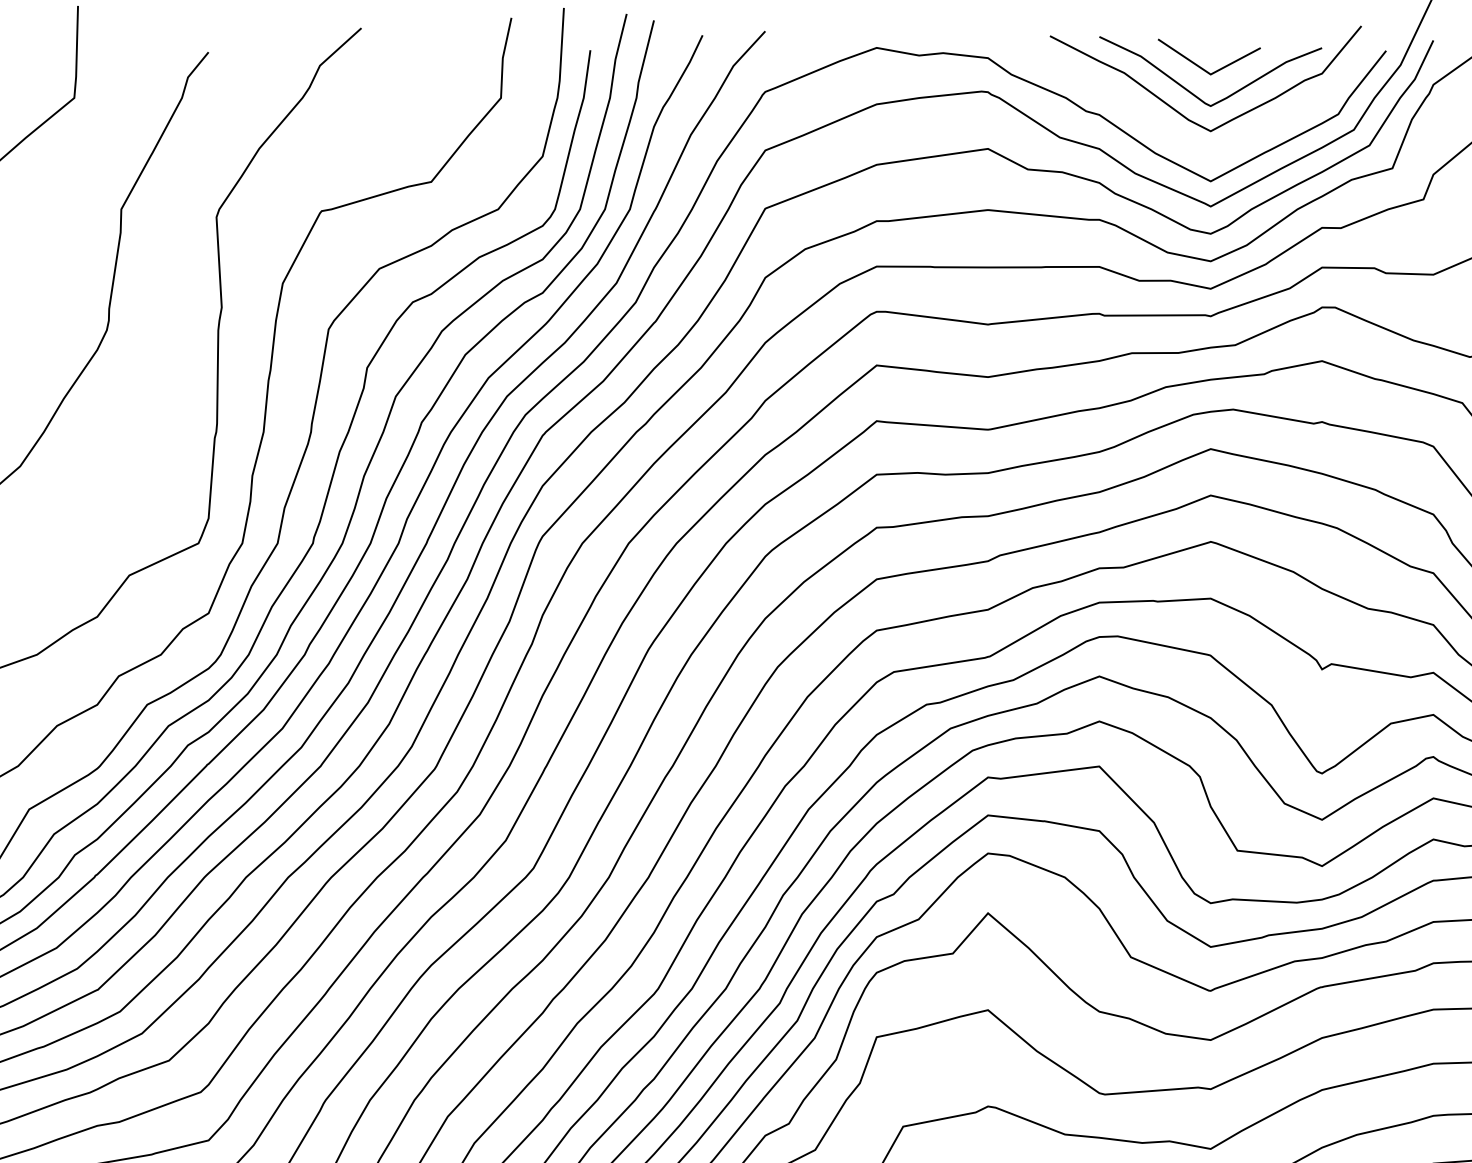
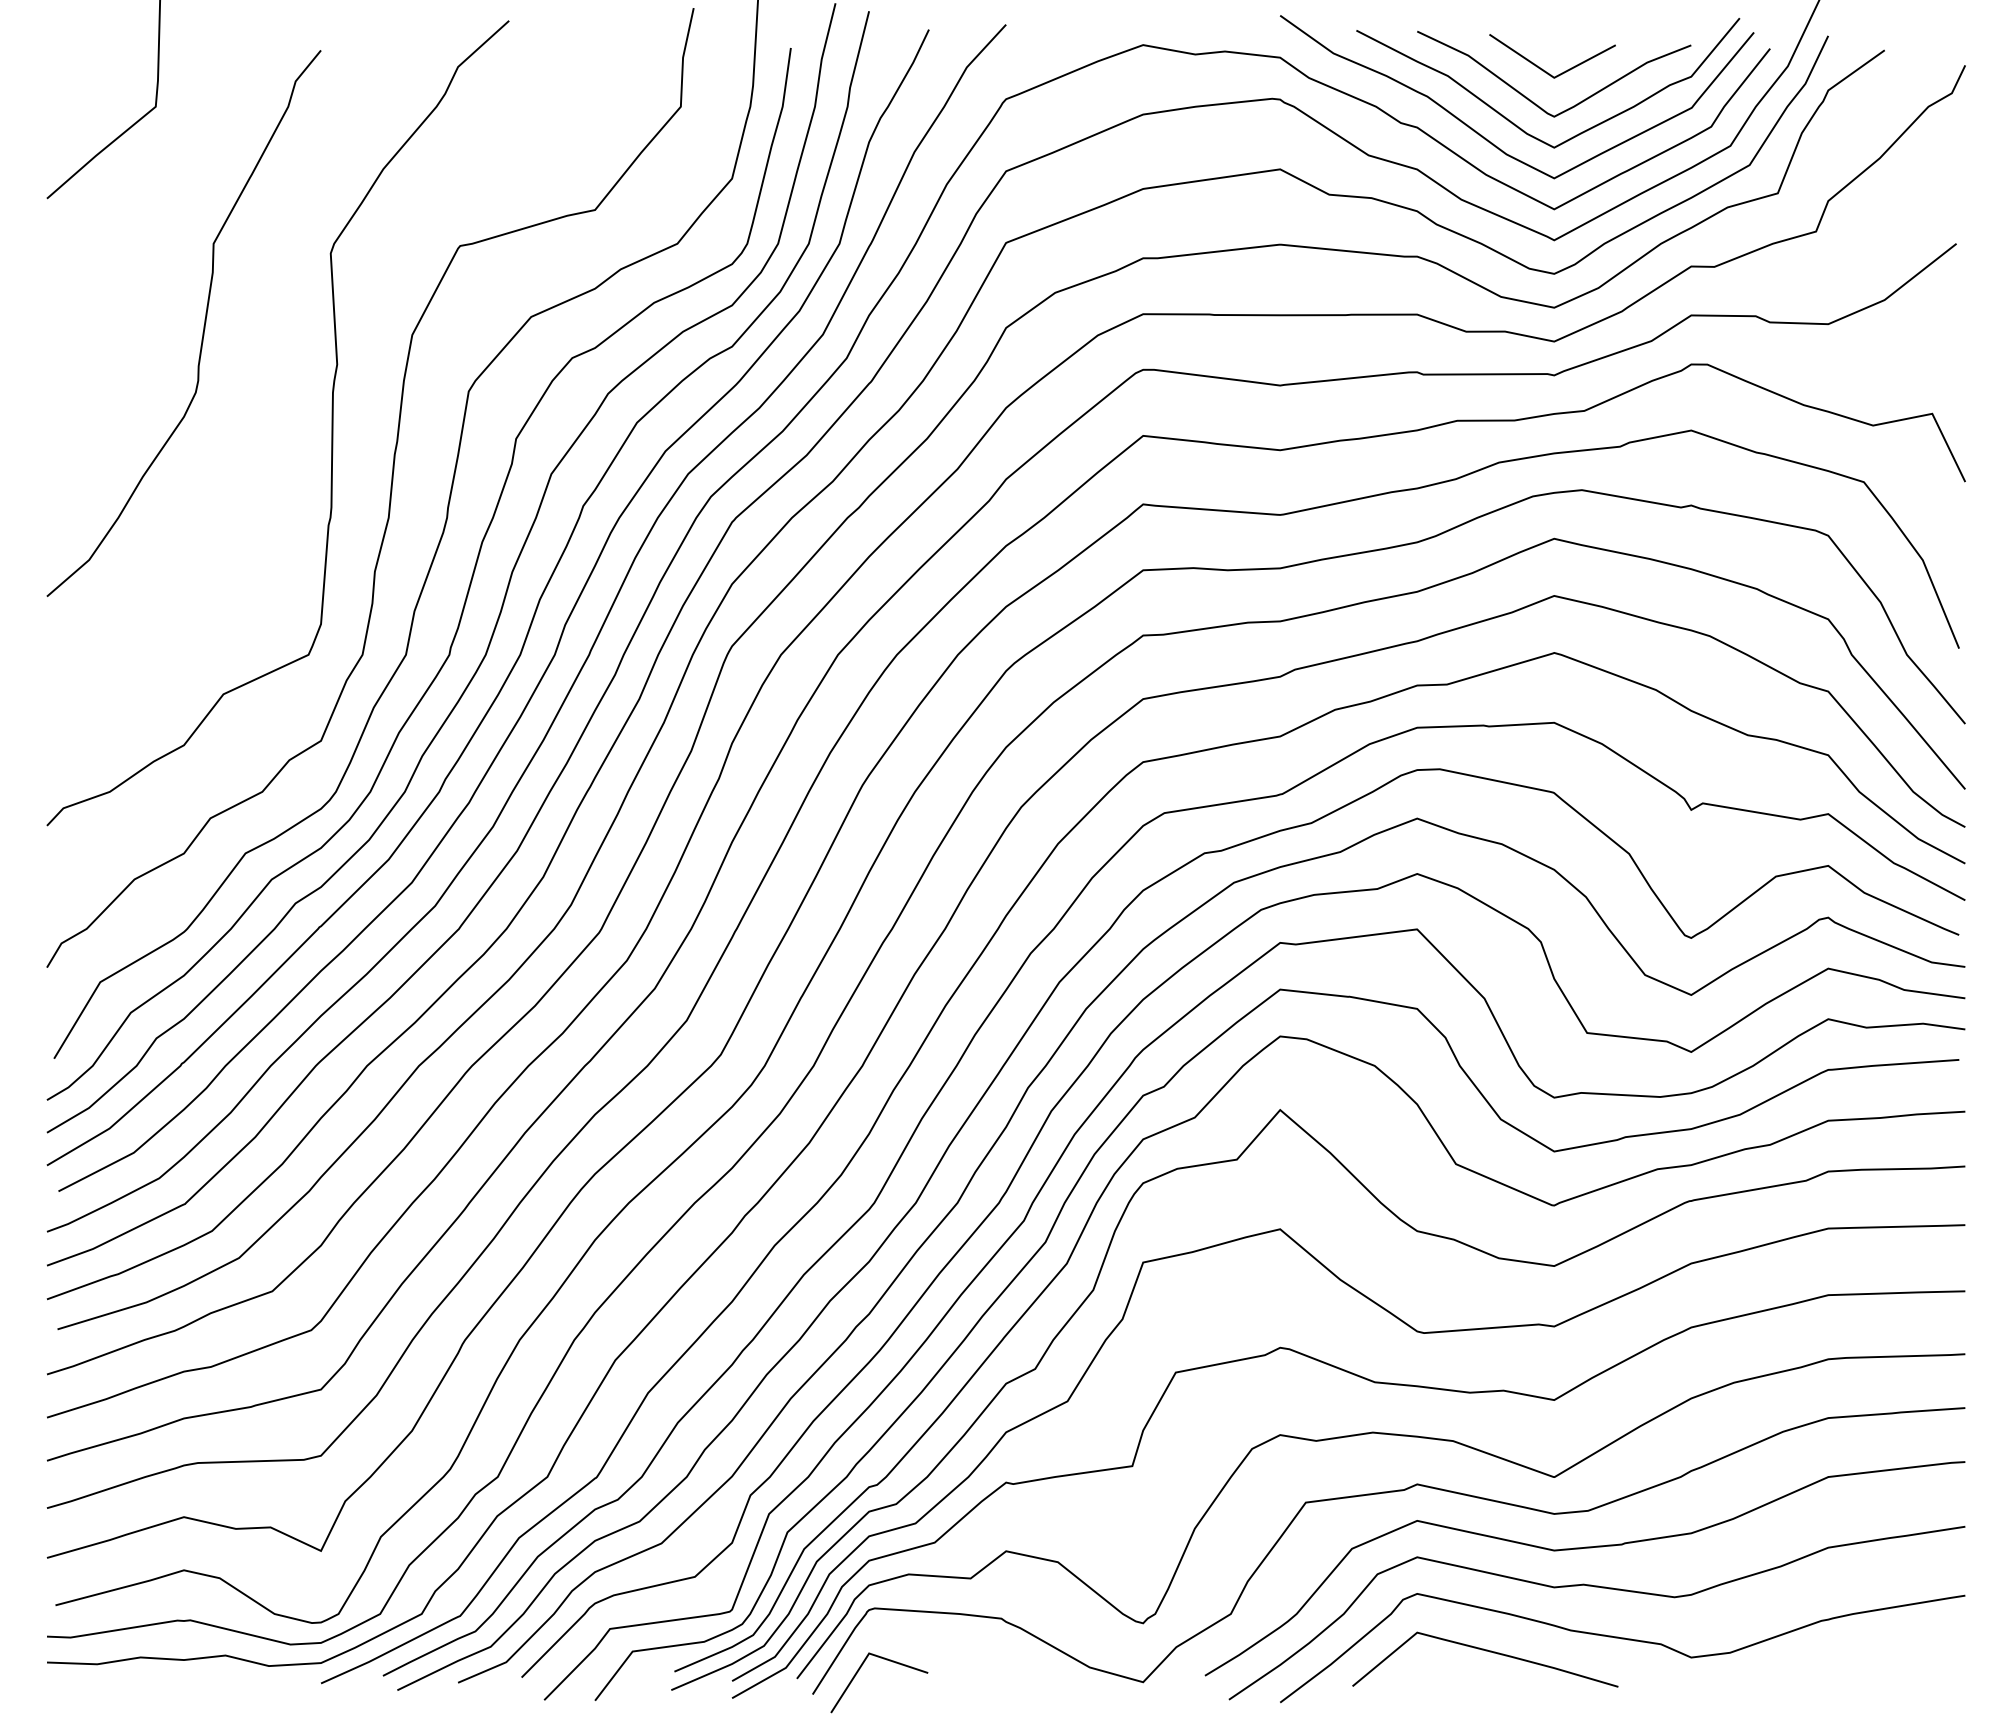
curve: (1154, 122) -> (1485, 137), added

